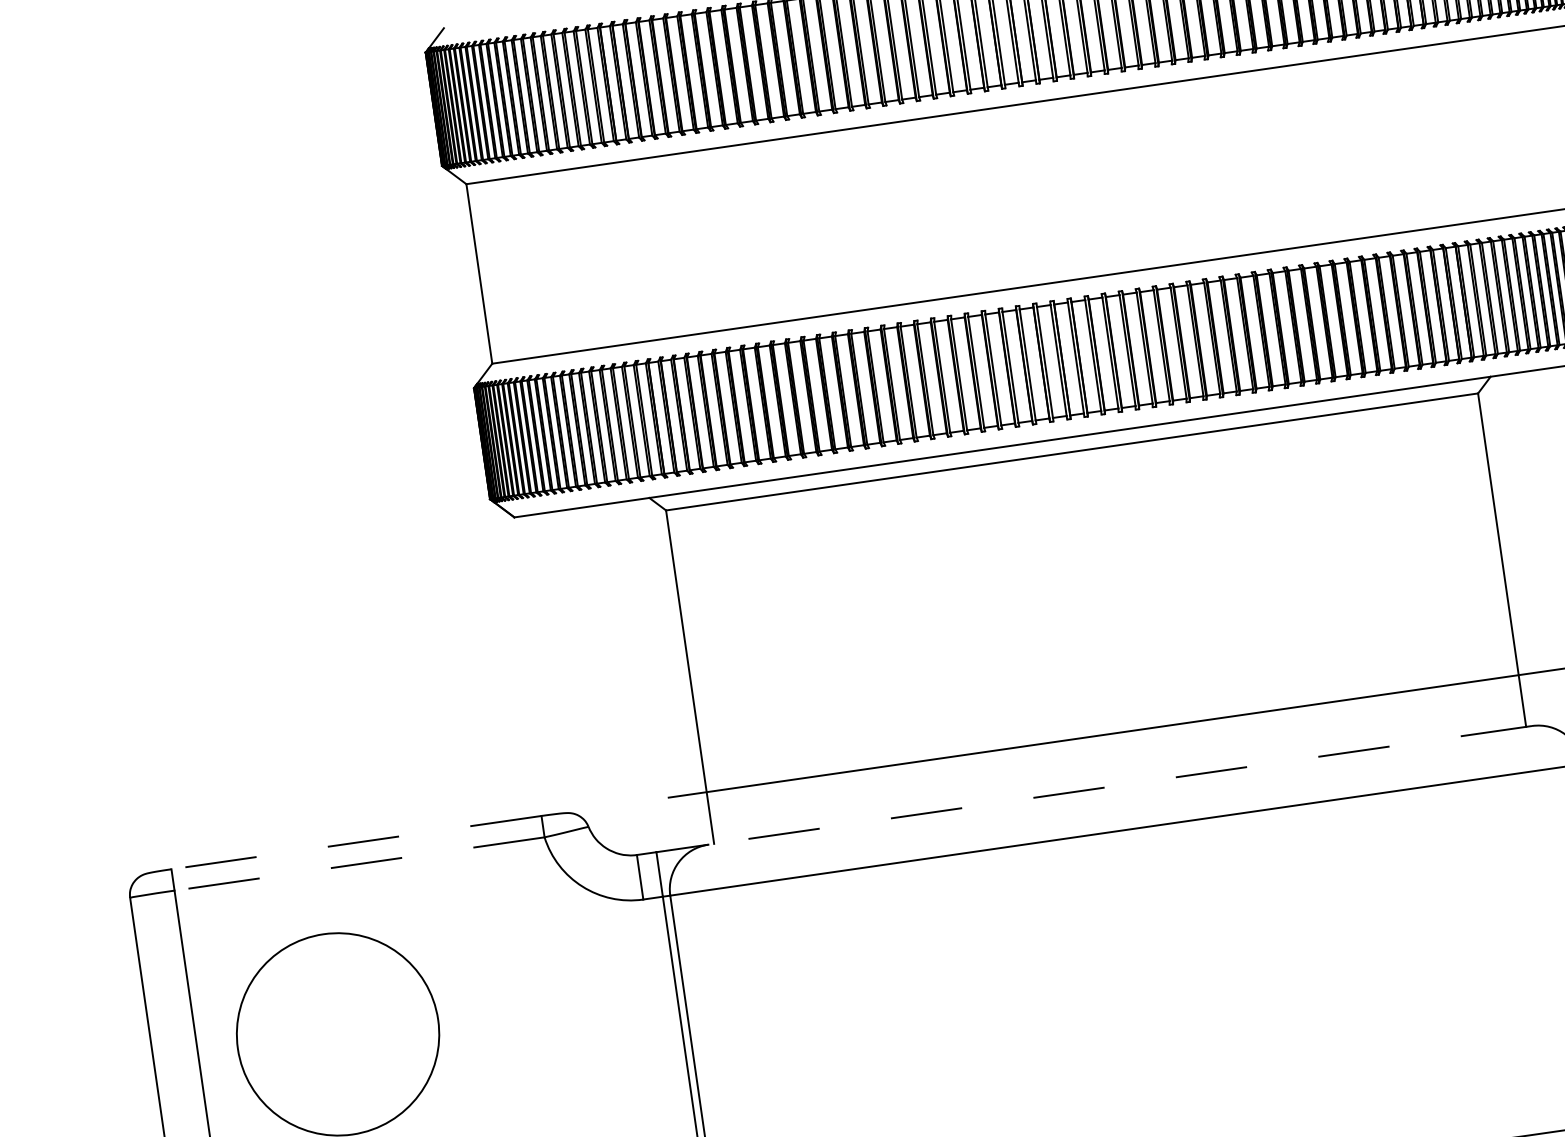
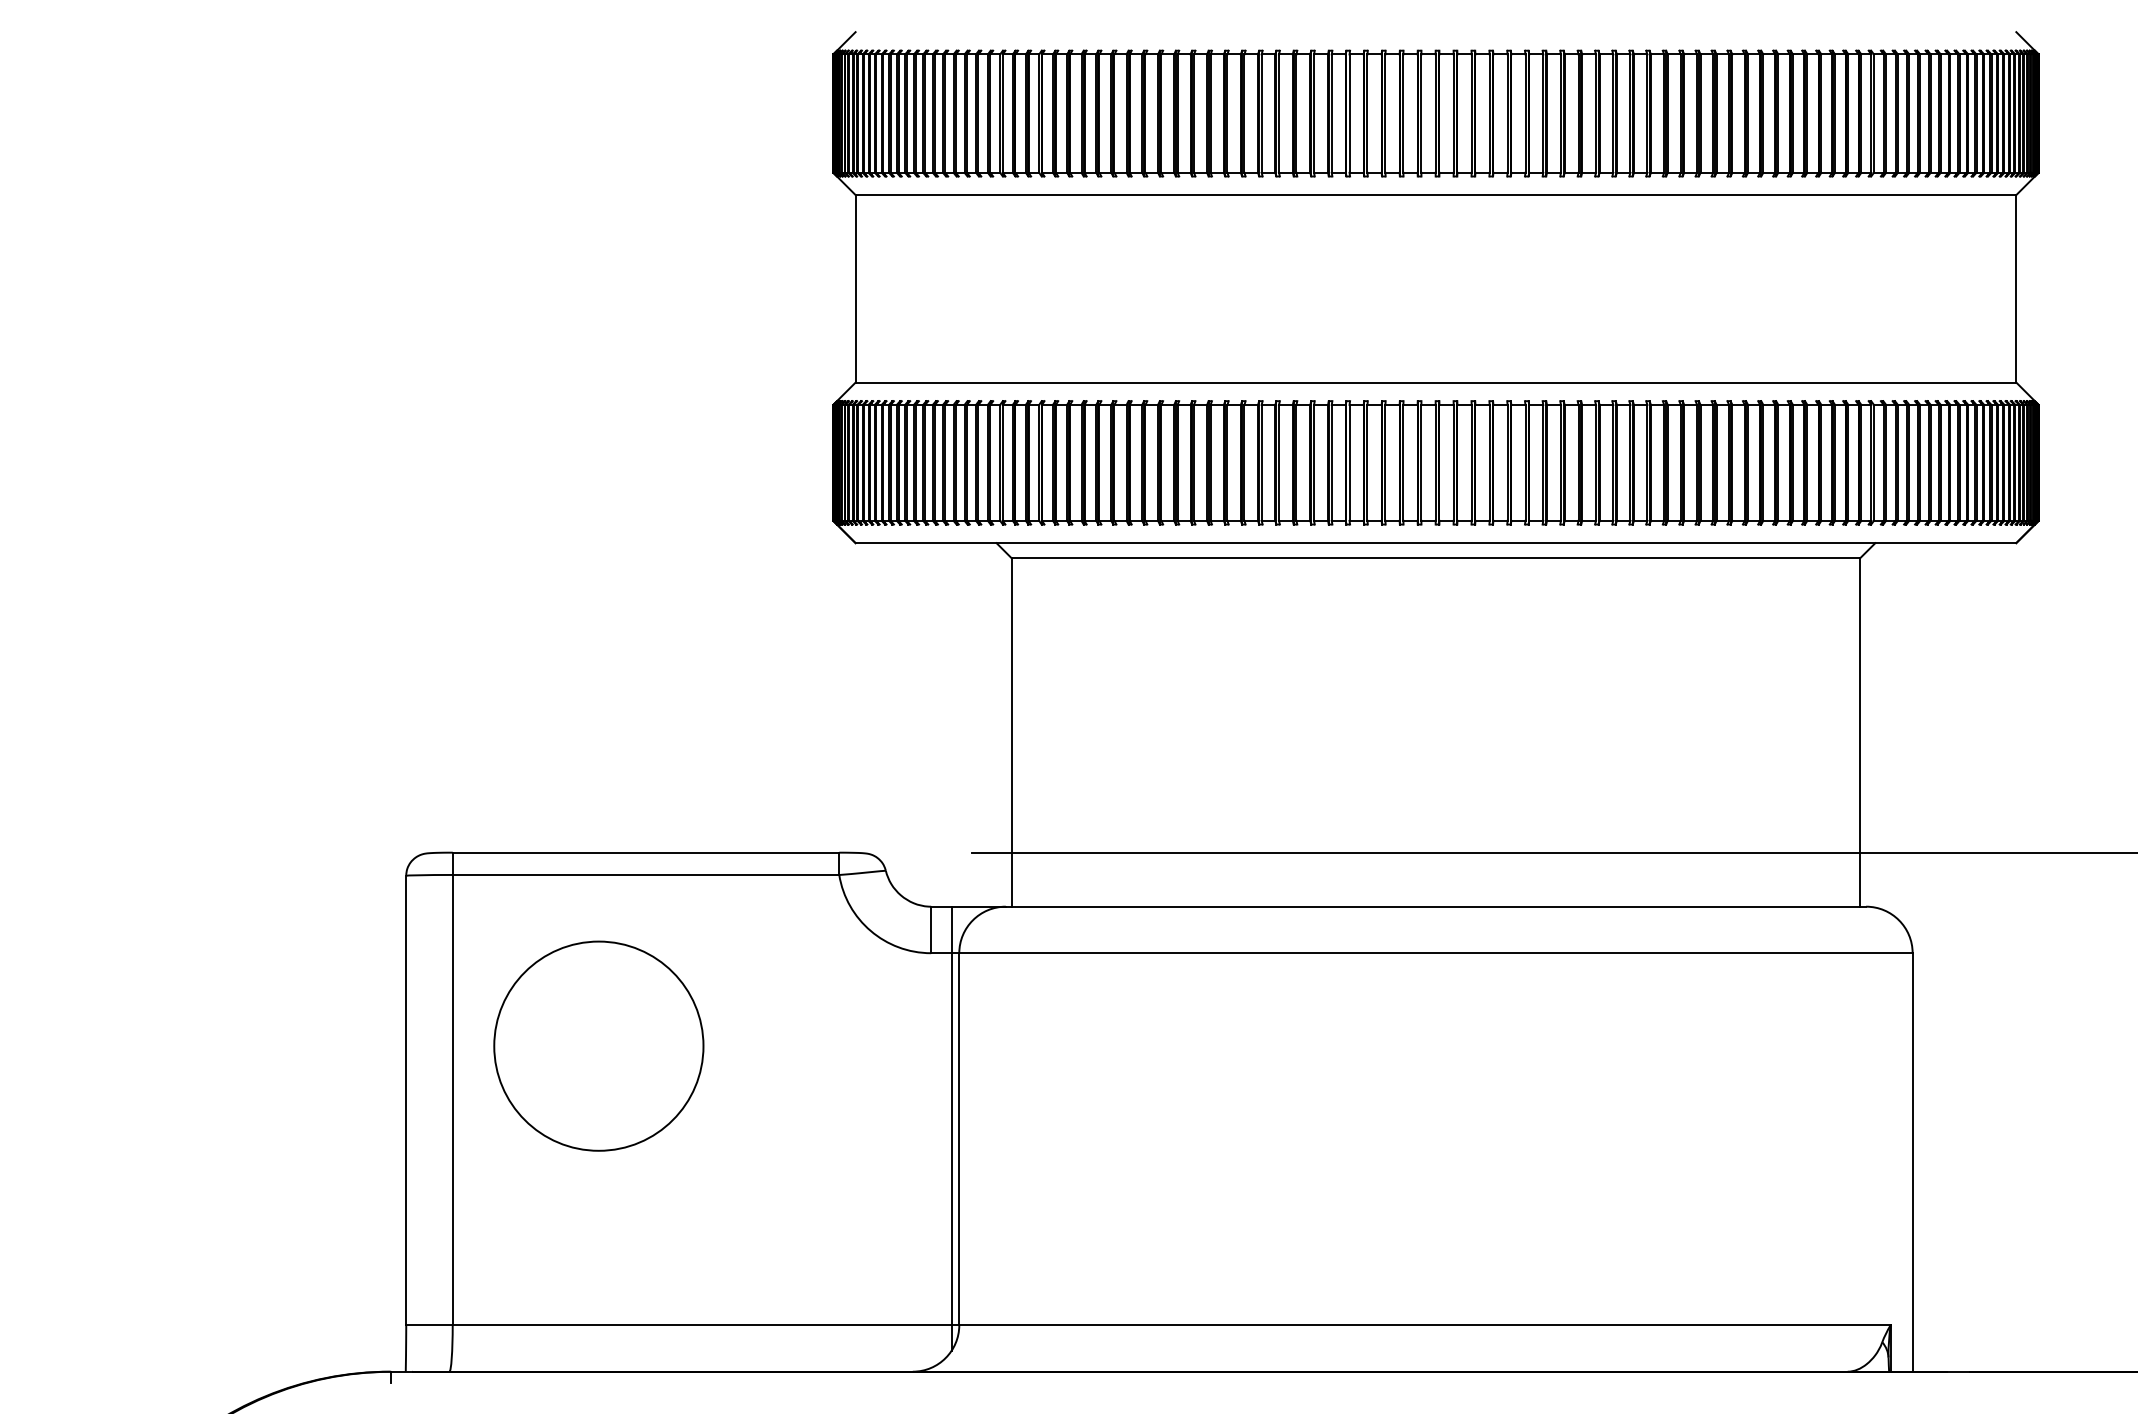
line: (1119, 785) -> (1435, 906), dashed -> solid
line: (355, 842) -> (645, 852), dashed -> solid
line: (359, 864) -> (645, 875), dashed -> solid

